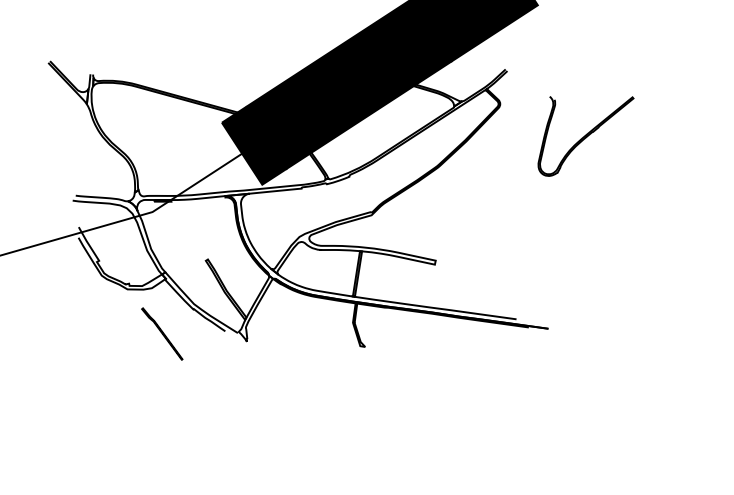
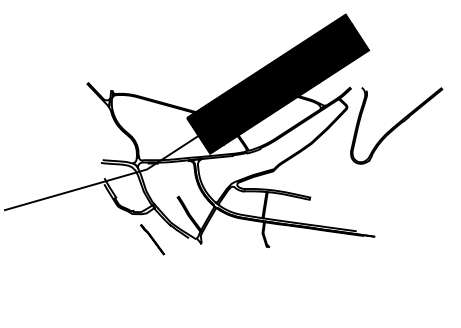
part: (585, 135) -> (396, 125), size x1.67

